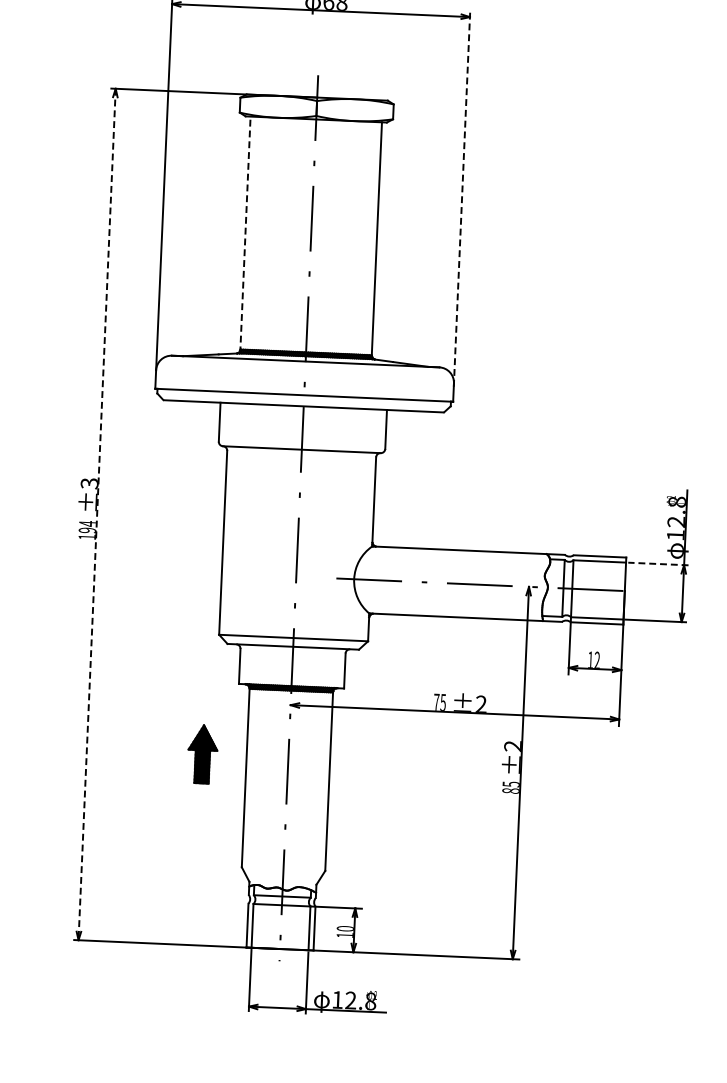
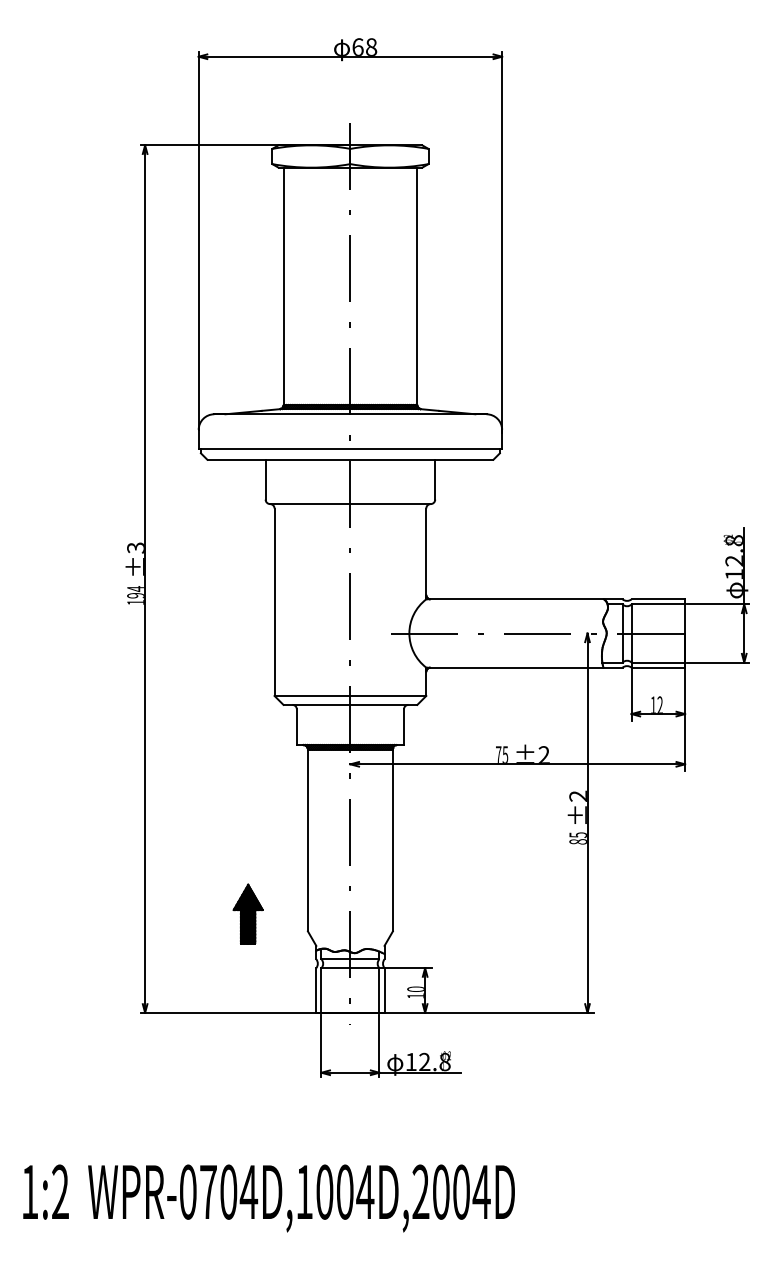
line: (462, 199) -> (502, 242), dashed -> solid
line: (245, 235) -> (283, 288), dashed -> solid
line: (97, 514) -> (145, 579), dashed -> solid
line: (658, 564) -> (718, 604), dashed -> solid
part: (202, 753) -> (247, 913), moved

